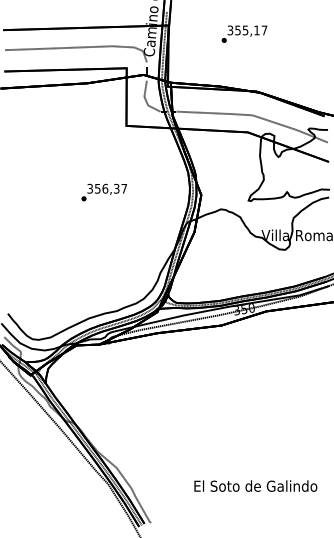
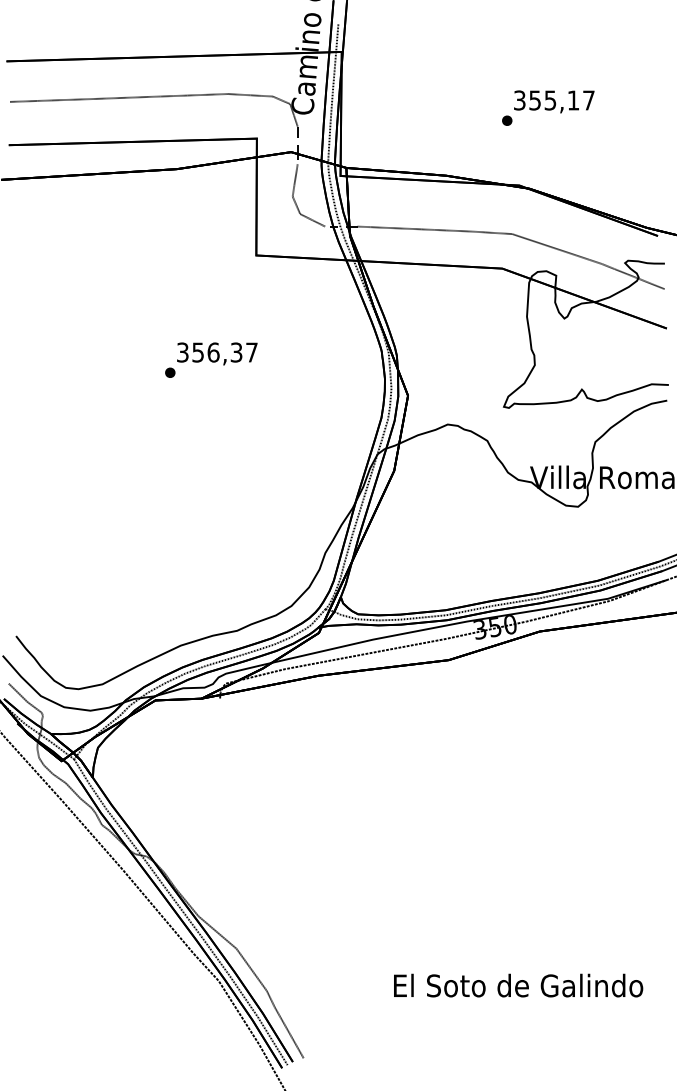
text: (244, 33) -> (548, 106), moved
text: (103, 192) -> (209, 360), moved

